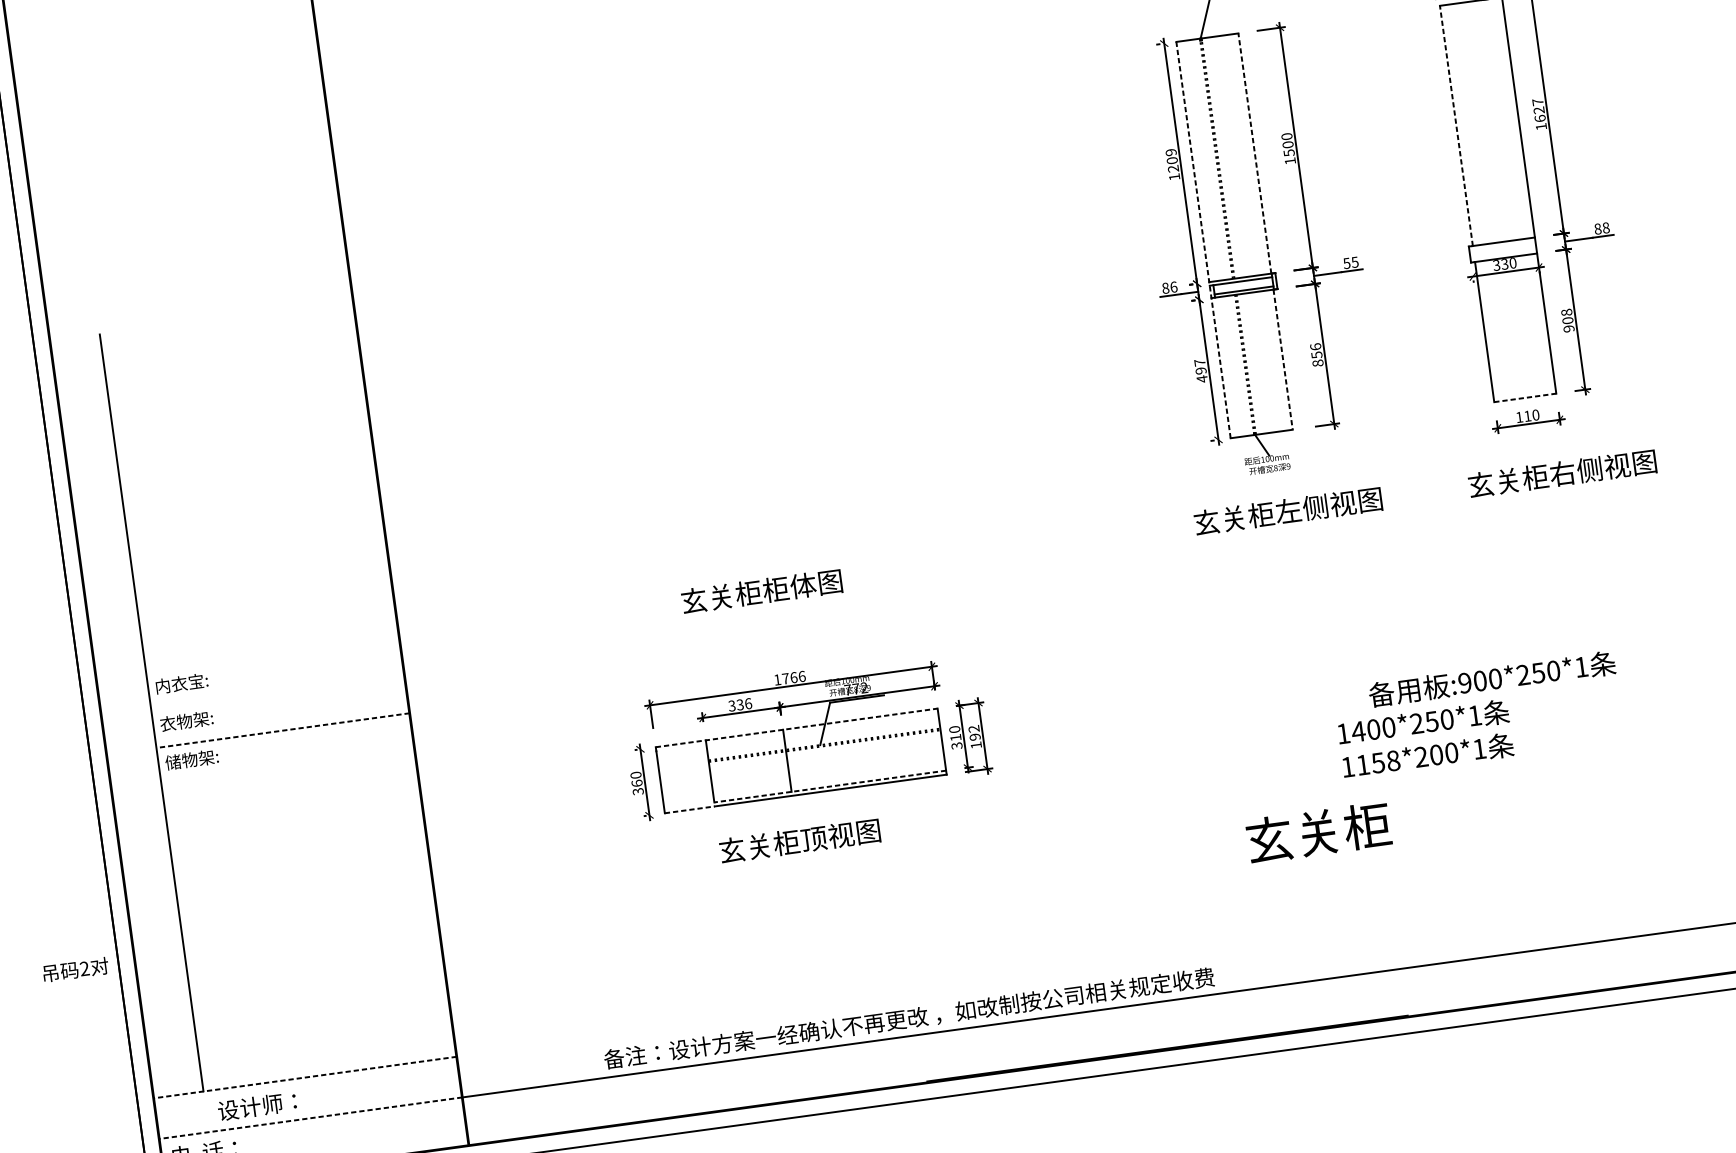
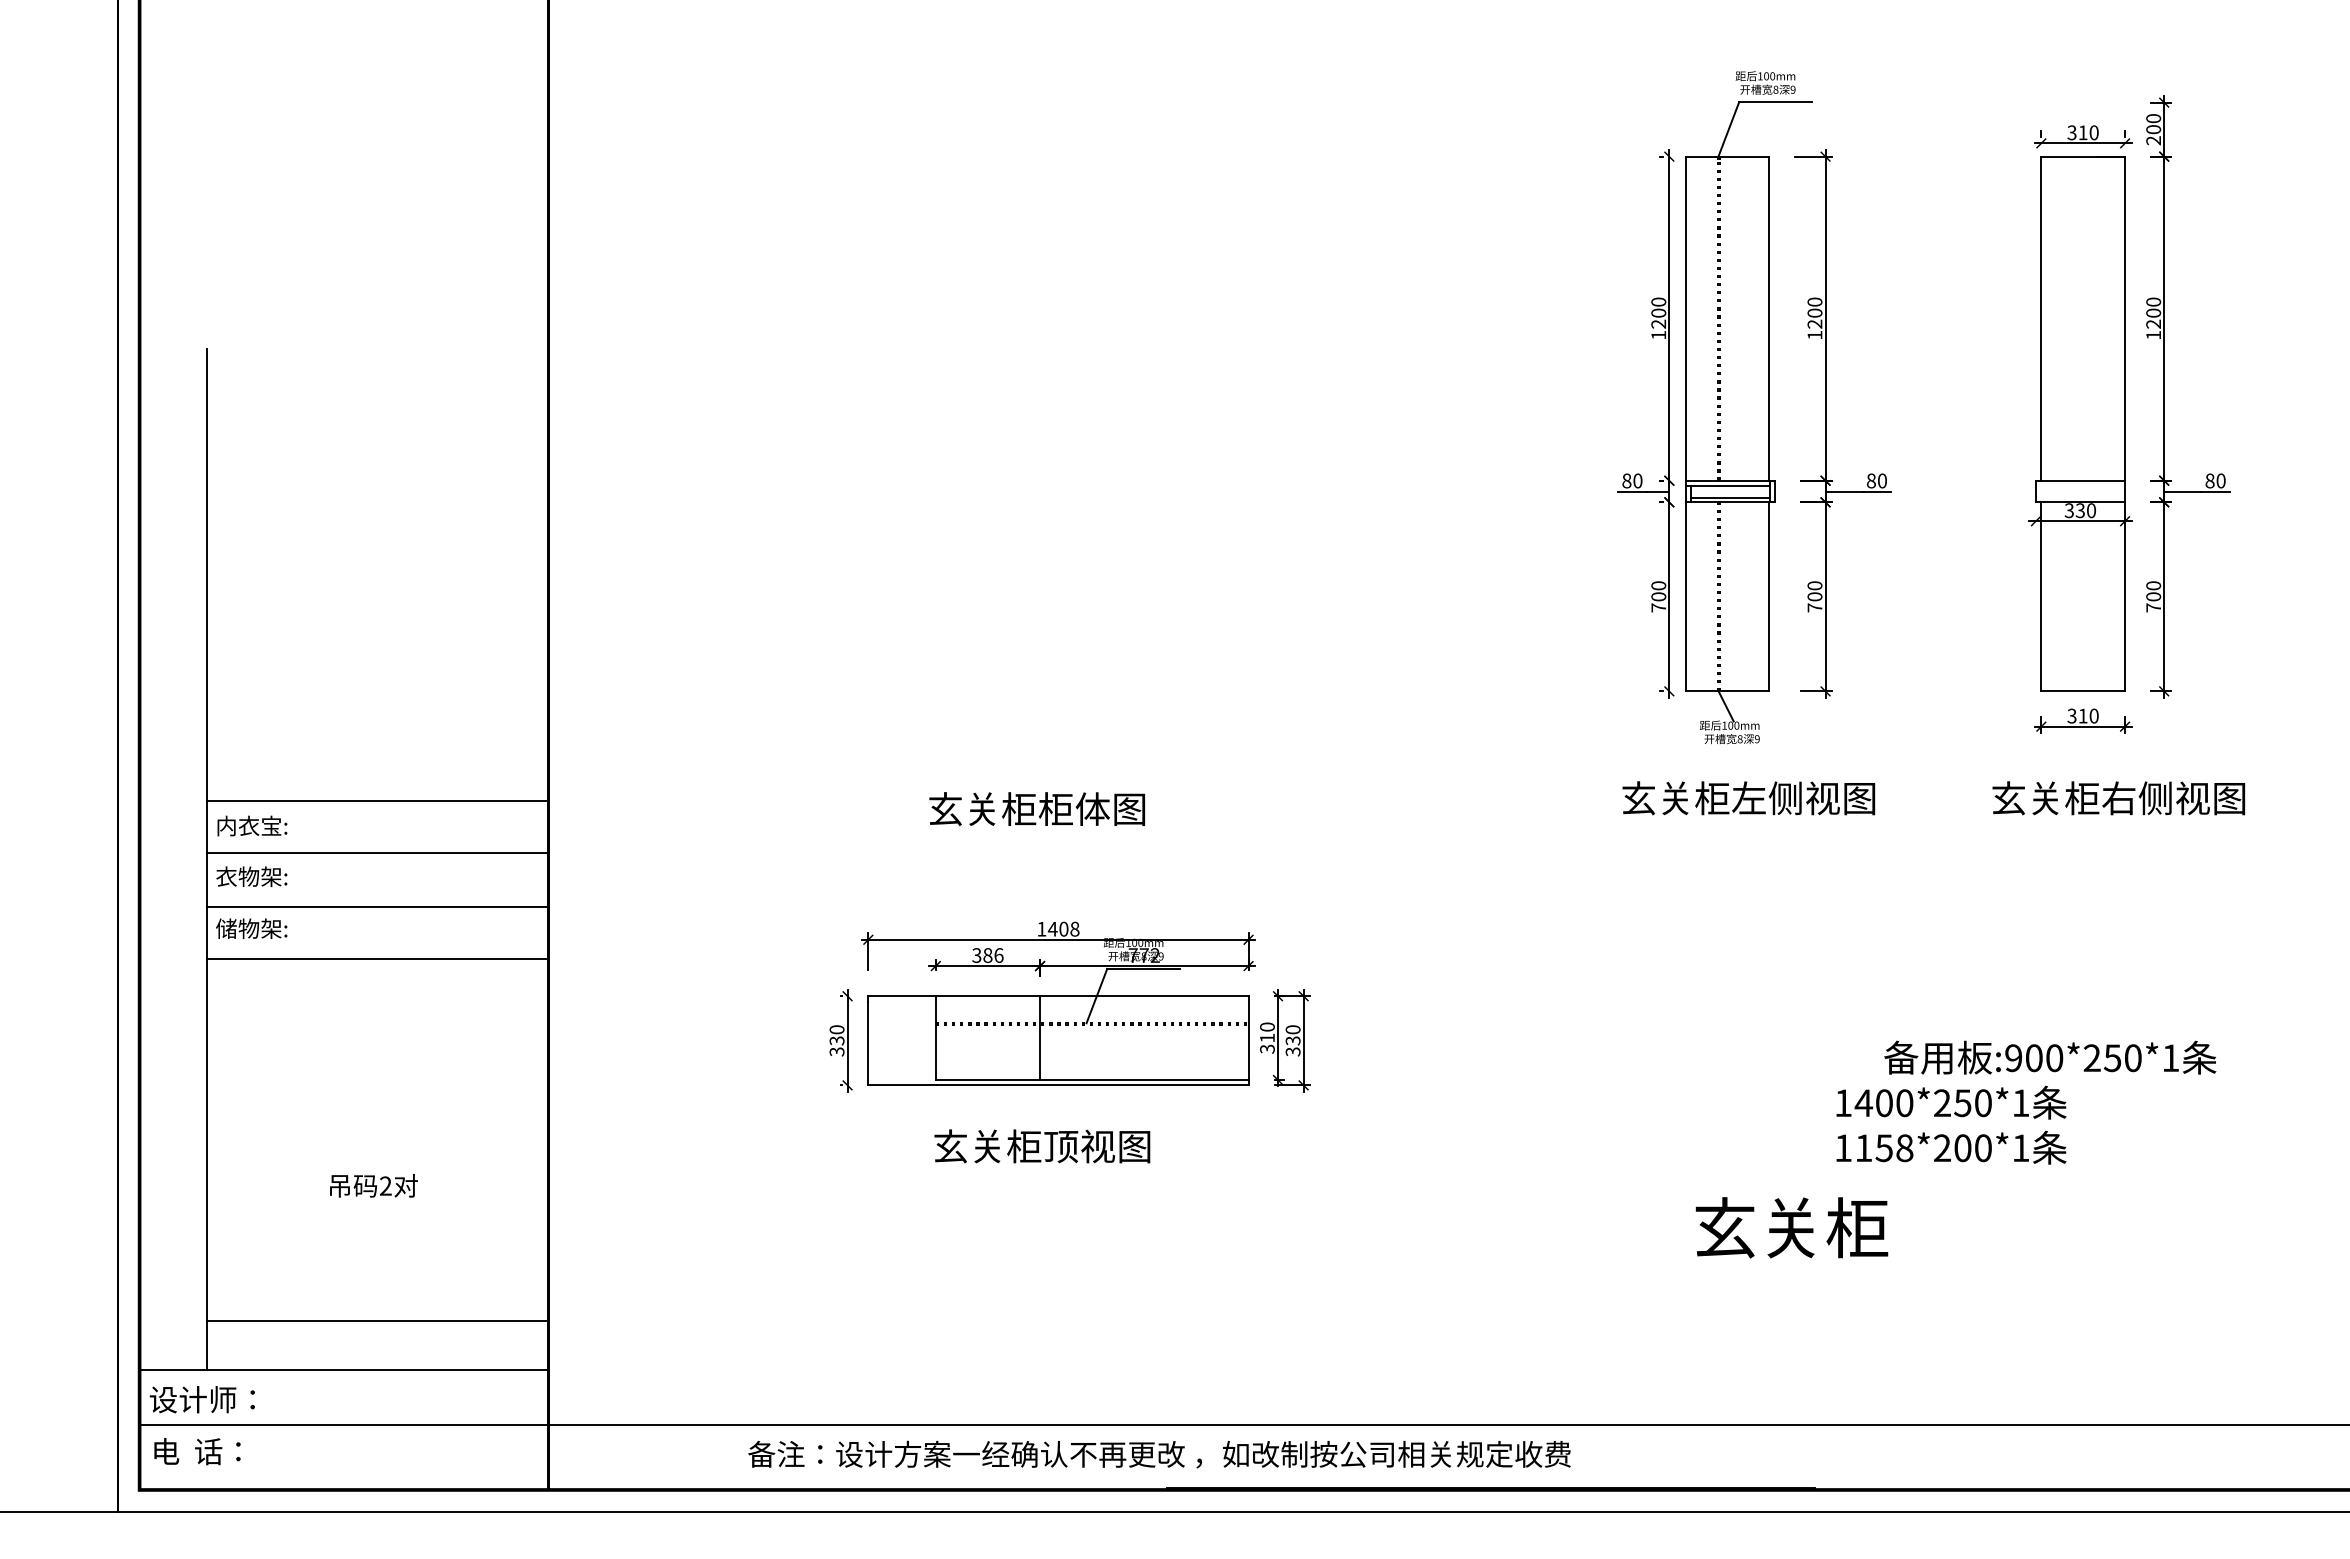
text: (1538, 109) -> (2153, 312), 1627 -> 1200
line: (1456, 125) -> (2041, 318), dashed -> solid
text: (1170, 152) -> (1658, 301), 1209 -> 1200
text: (1288, 152) -> (1814, 323), 1500 -> 1200
line: (1254, 153) -> (1769, 318), dashed -> solid
text: (1605, 228) -> (2220, 481), 88 -> 80
line: (1203, 239) -> (1685, 423), dashed -> solid
text: (1350, 262) -> (1876, 480), 55 -> 80
text: (1173, 286) -> (1637, 480), 86 -> 80
text: (1567, 320) -> (2153, 596), 908 -> 700
text: (1316, 354) -> (1814, 596), 856 -> 700
line: (1283, 359) -> (1769, 596), dashed -> solid
text: (1200, 370) -> (1658, 596), 497 -> 700
line: (1525, 397) -> (2083, 691), dashed -> solid
text: (1519, 416) -> (2071, 715), 110 -> 310
line: (272, 651) -> (377, 800), added
text: (793, 677) -> (1063, 928), 1766 -> 1408
line: (277, 691) -> (377, 853), added
text: (739, 704) -> (987, 955), 336 -> 386
text: (1479, 714) -> (2026, 1102), moved
line: (796, 728) -> (1058, 996), dashed -> solid
line: (282, 730) -> (377, 906), dashed -> solid
text: (974, 736) -> (1292, 1040), 192 -> 330
line: (288, 769) -> (377, 959), added
text: (636, 783) -> (836, 1040), 360 -> 330
line: (829, 786) -> (1091, 1079), dashed -> solid
line: (690, 809) -> (902, 1085), dashed -> solid
text: (1318, 832) -> (1791, 1227), moved
text: (75, 969) -> (373, 1185), moved
text: (909, 1018) -> (1159, 1454), moved
line: (325, 1038) -> (377, 1321), added
line: (304, 1077) -> (343, 1370), dashed -> solid
text: (256, 1106) -> (201, 1399), moved
line: (310, 1117) -> (343, 1424), dashed -> solid

